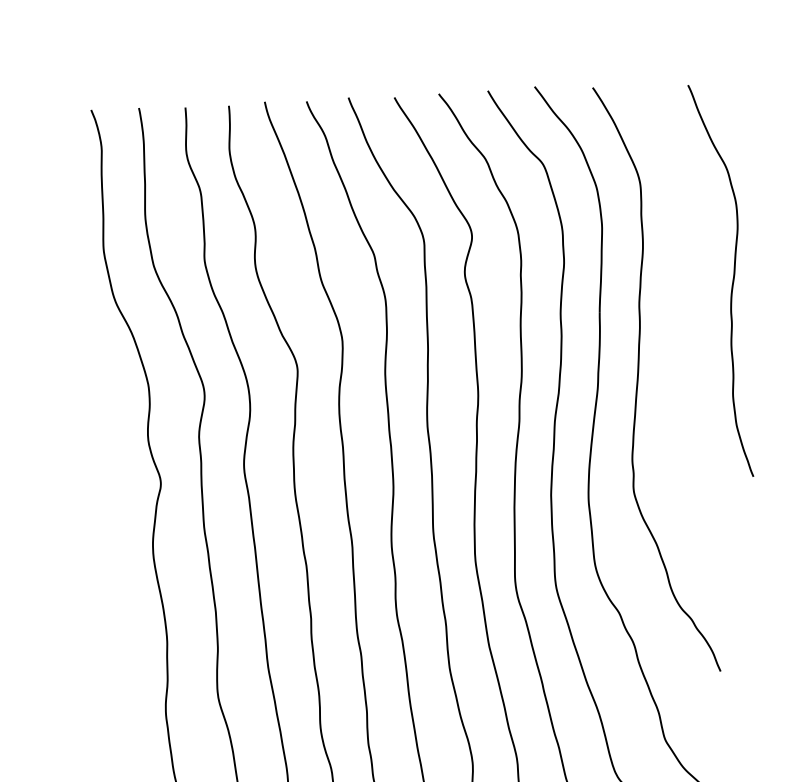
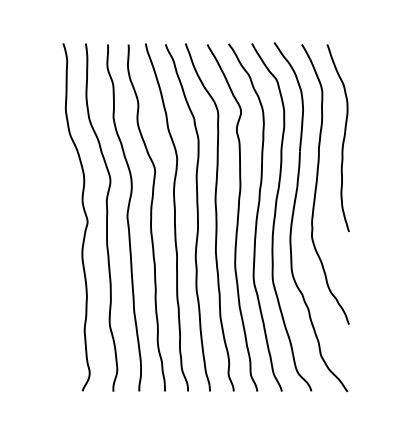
curve: (730, 285) -> (342, 140), moved

